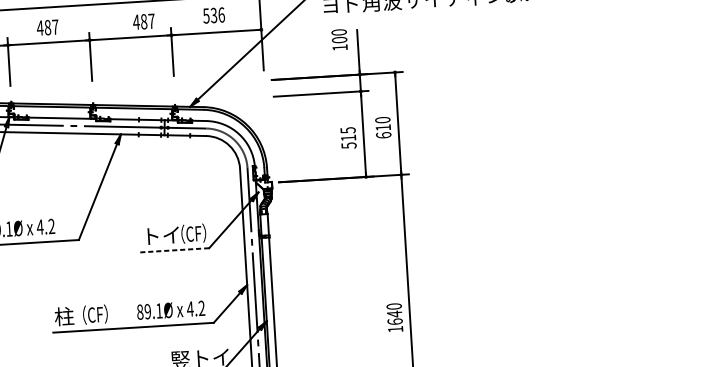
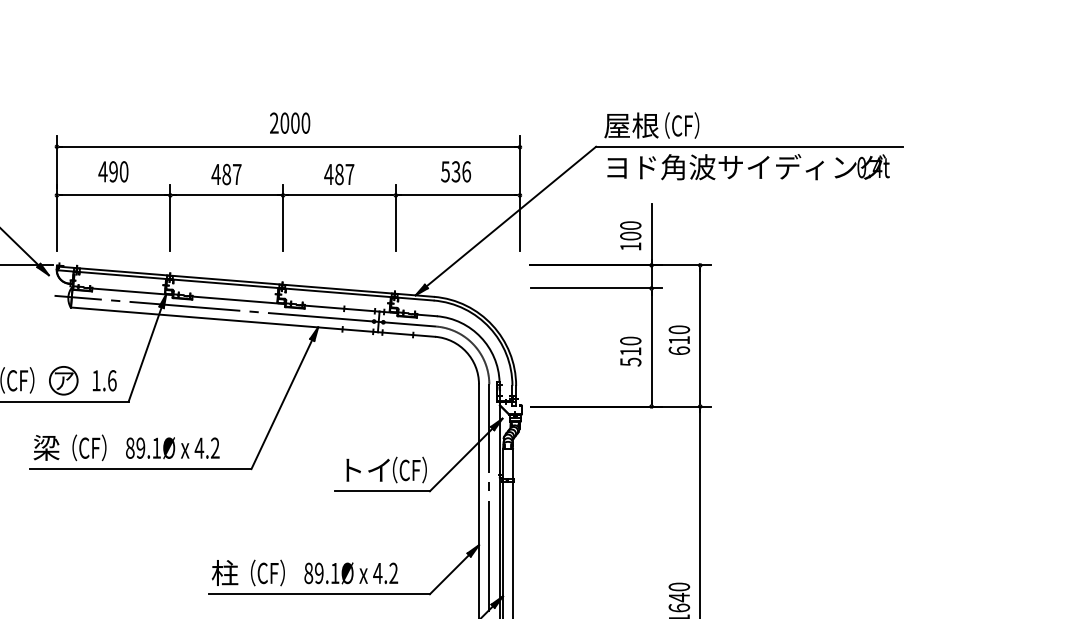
text: (144, 21) -> (339, 174), moved
text: (339, 39) -> (630, 235), moved
text: (347, 130) -> (630, 340), 515 -> 510
line: (174, 250) -> (382, 491), dashed -> solid
text: (171, 310) -> (351, 573), moved

